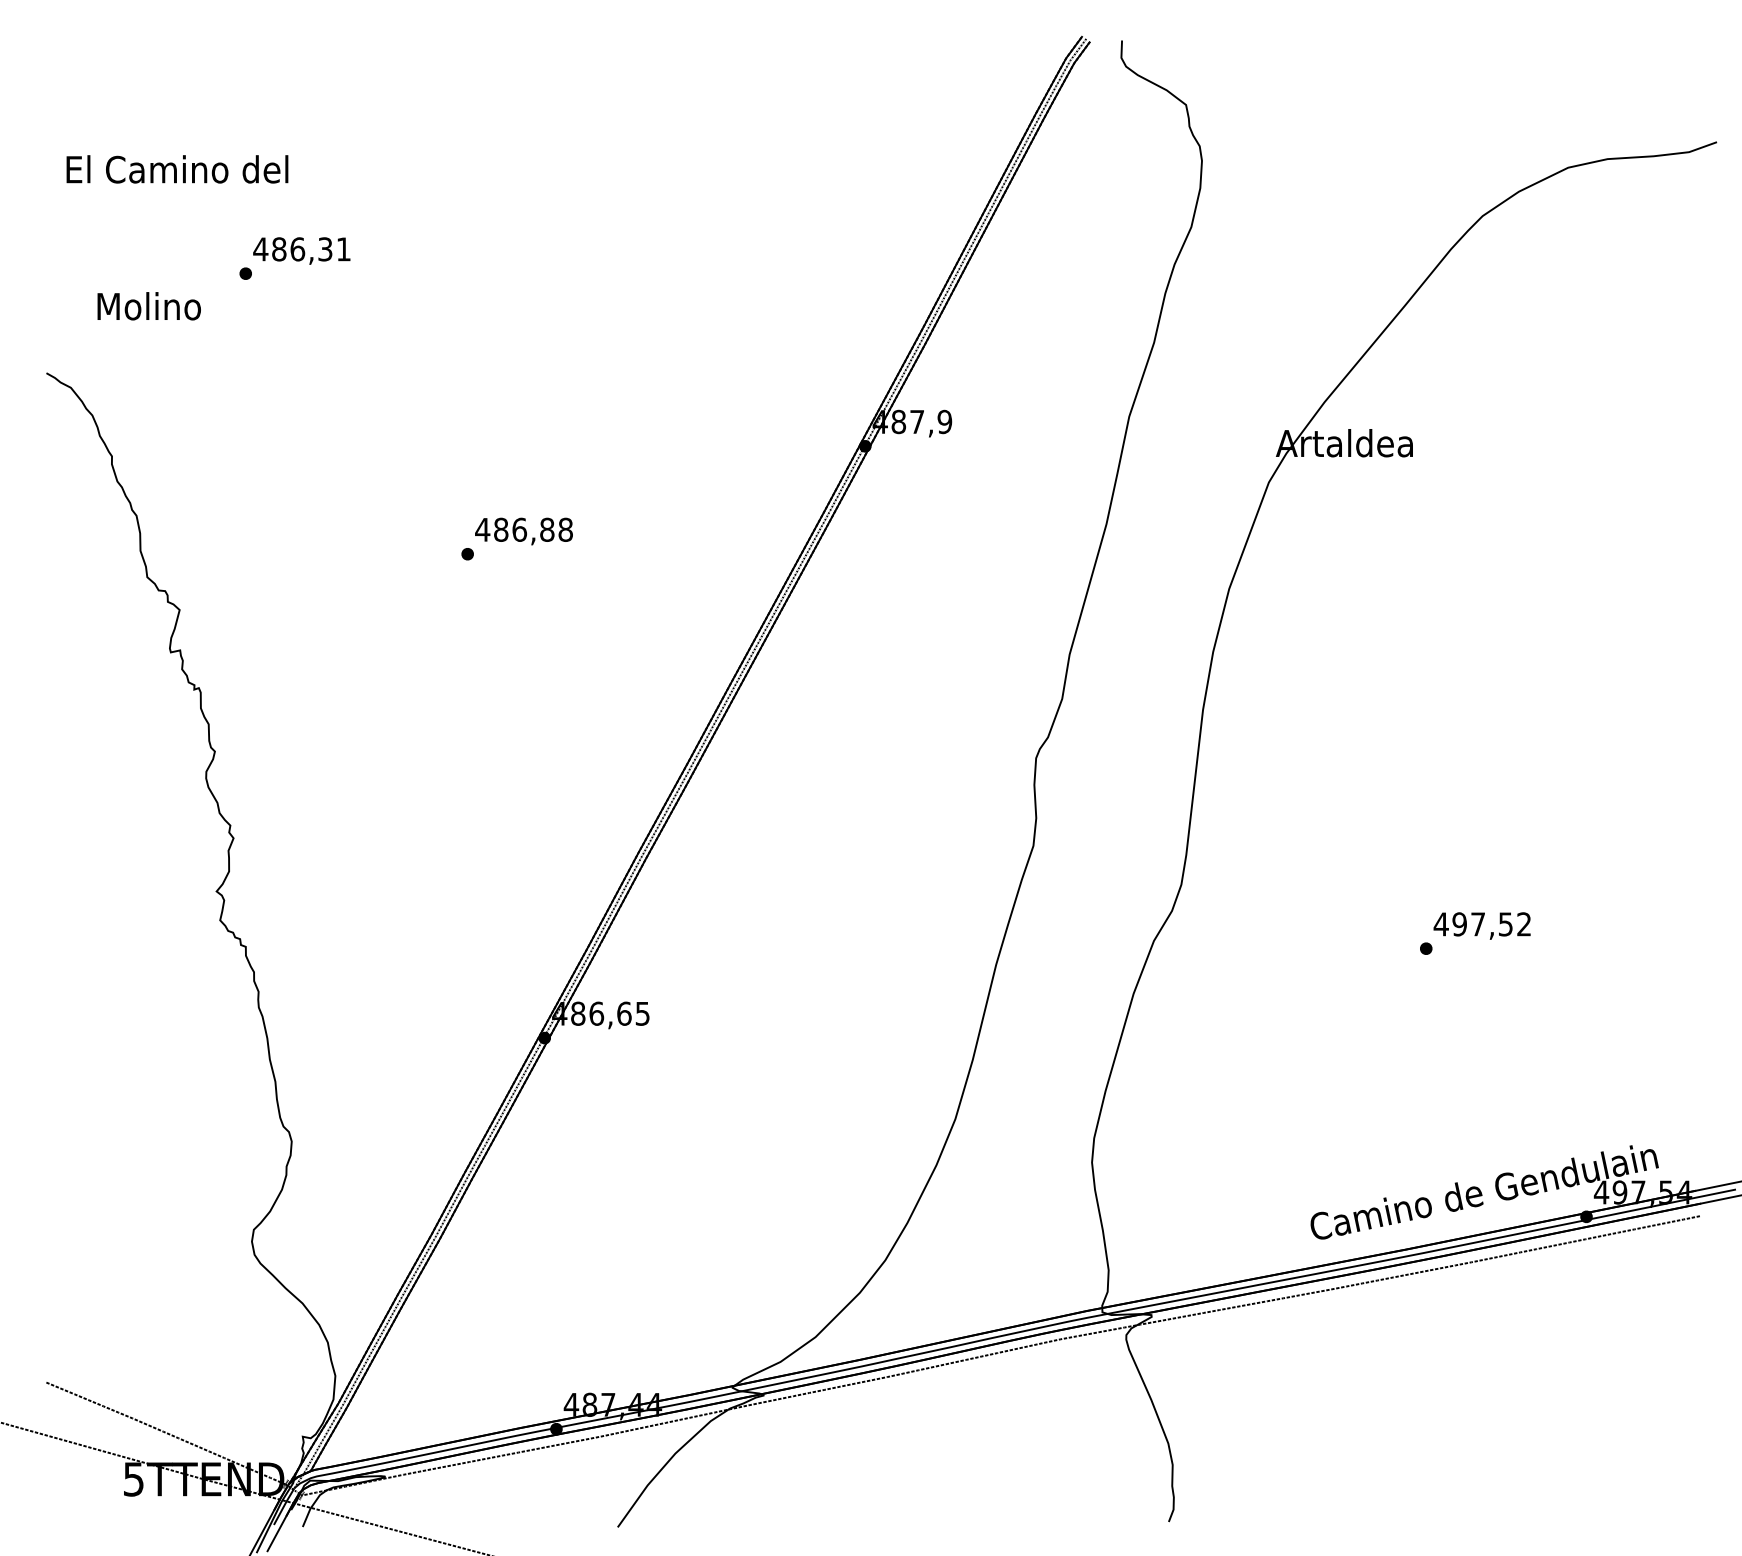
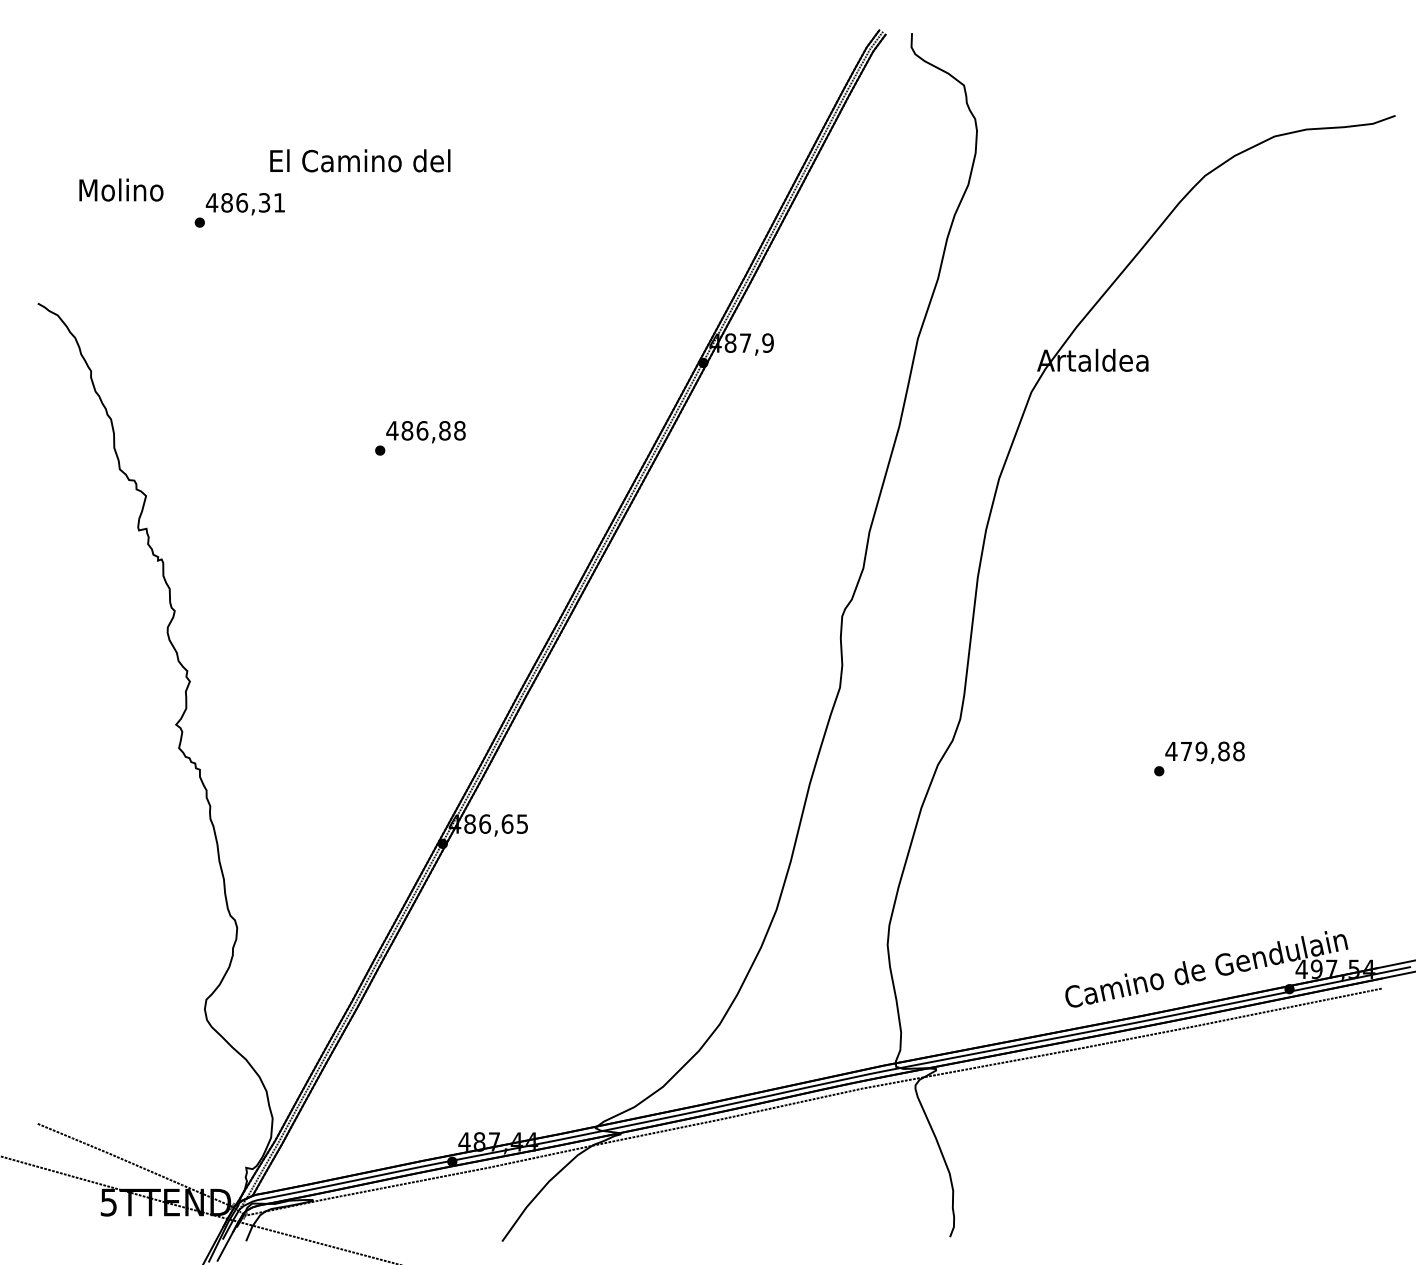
text: (177, 168) -> (360, 160), moved
text: (149, 305) -> (121, 189), moved
text: (1491, 924) -> (1212, 751), 497,52 -> 479,88

